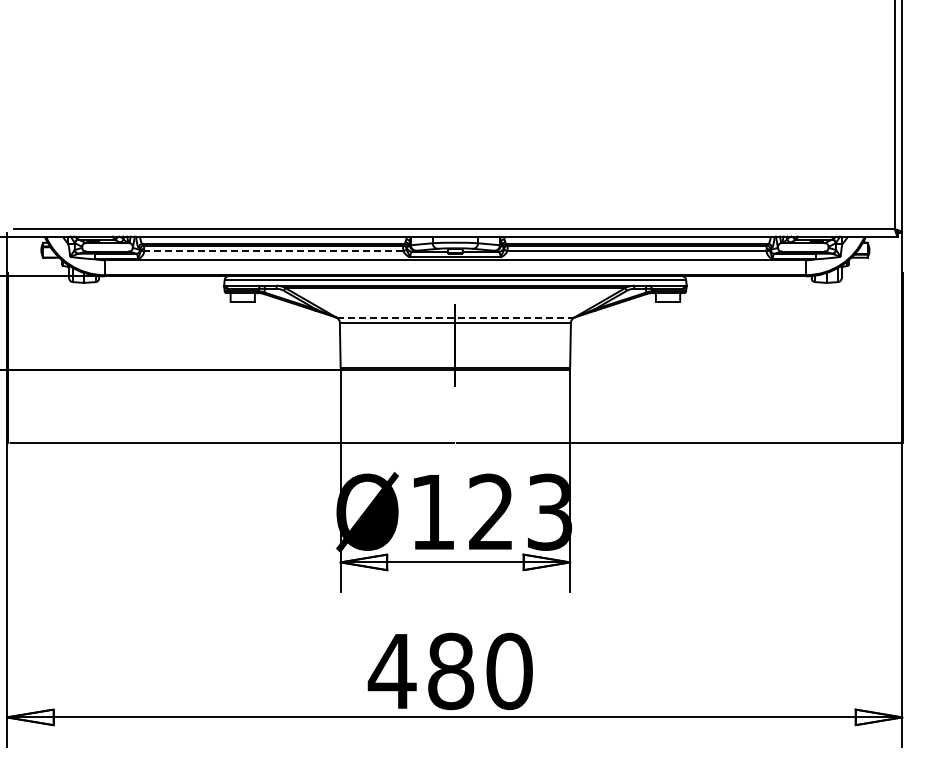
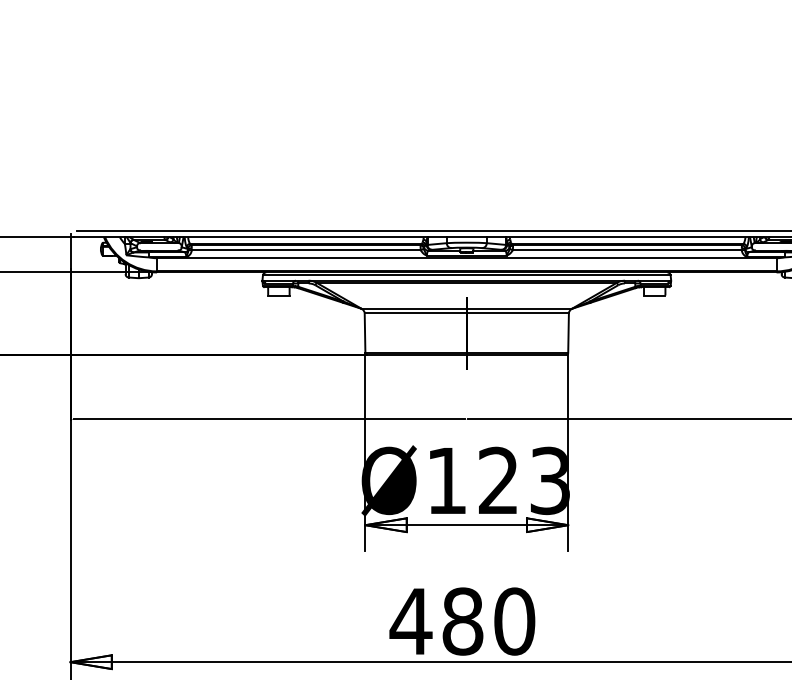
line: (273, 251) -> (306, 250), dashed -> solid
line: (455, 318) -> (466, 309), dashed -> solid

